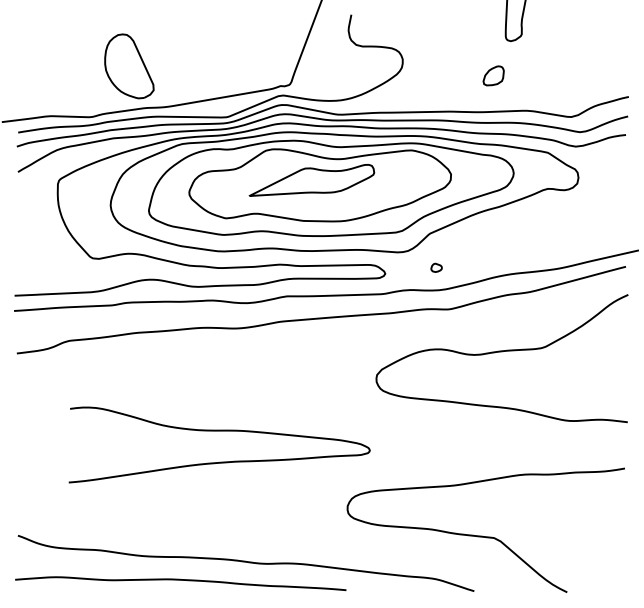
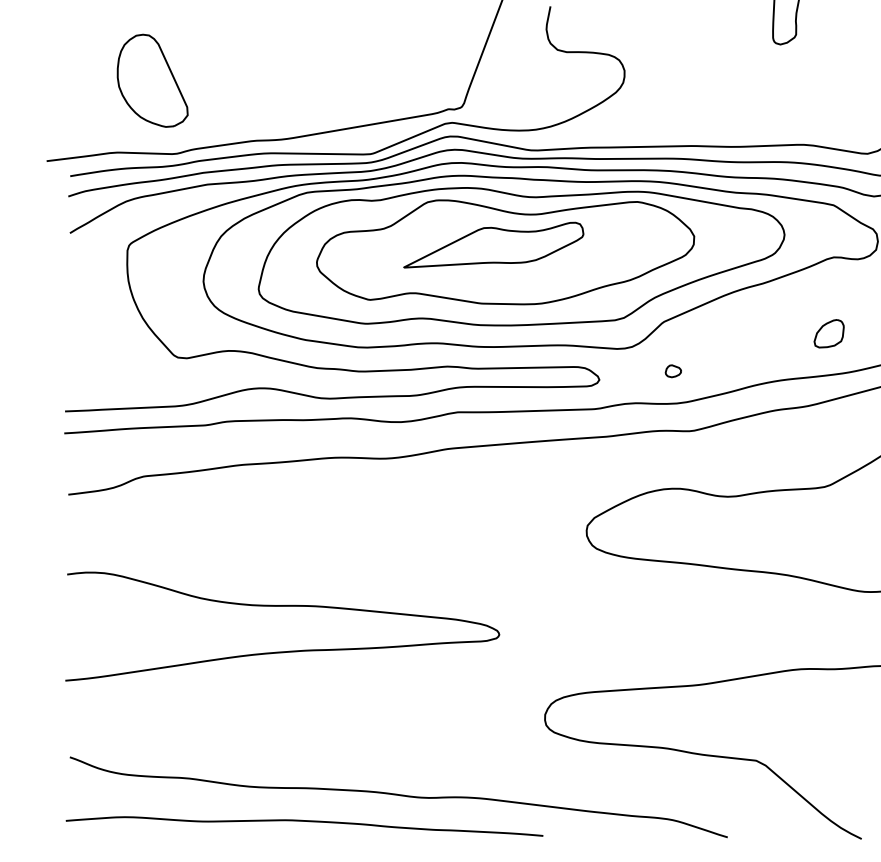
part: (129, 66) -> (152, 80), moved
part: (493, 75) -> (828, 333), moved
curve: (219, 431) -> (282, 607), moved

